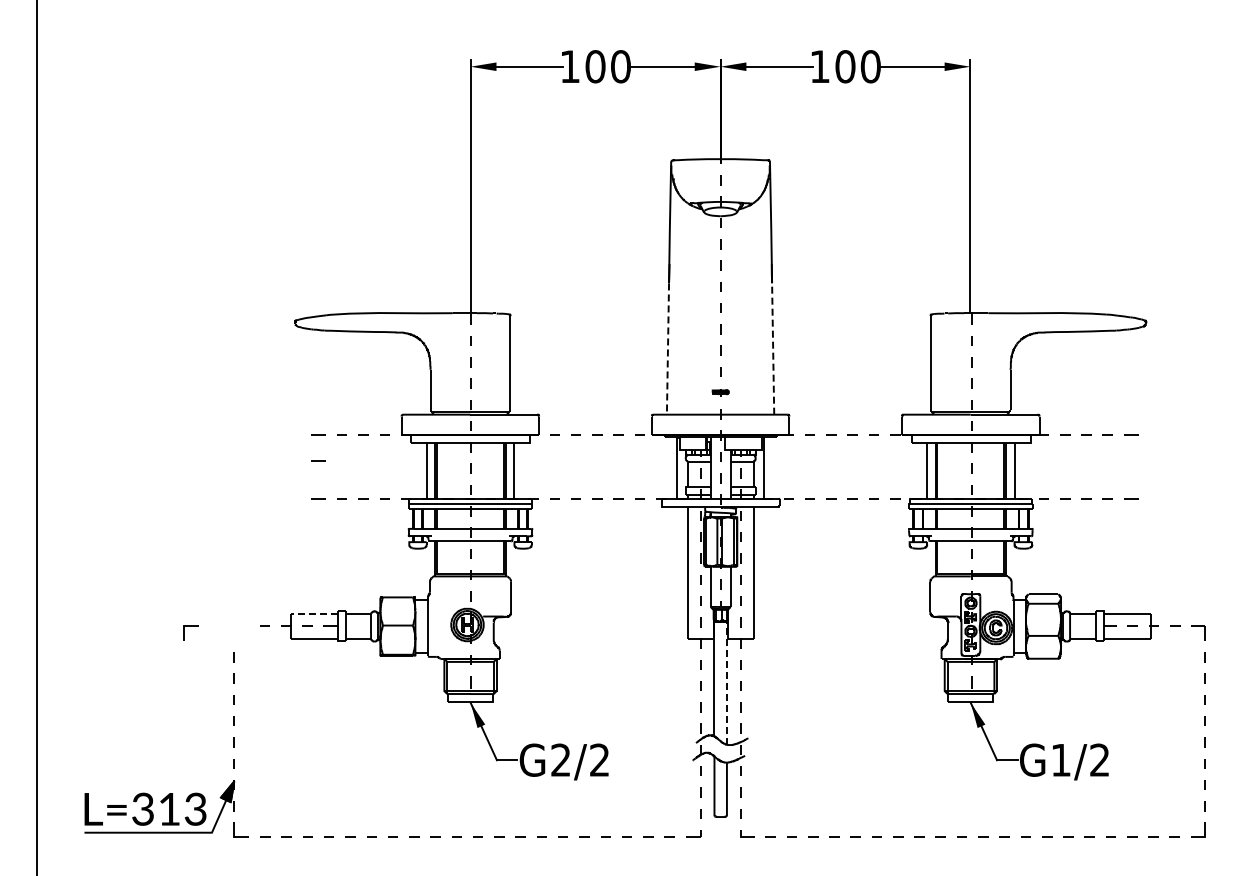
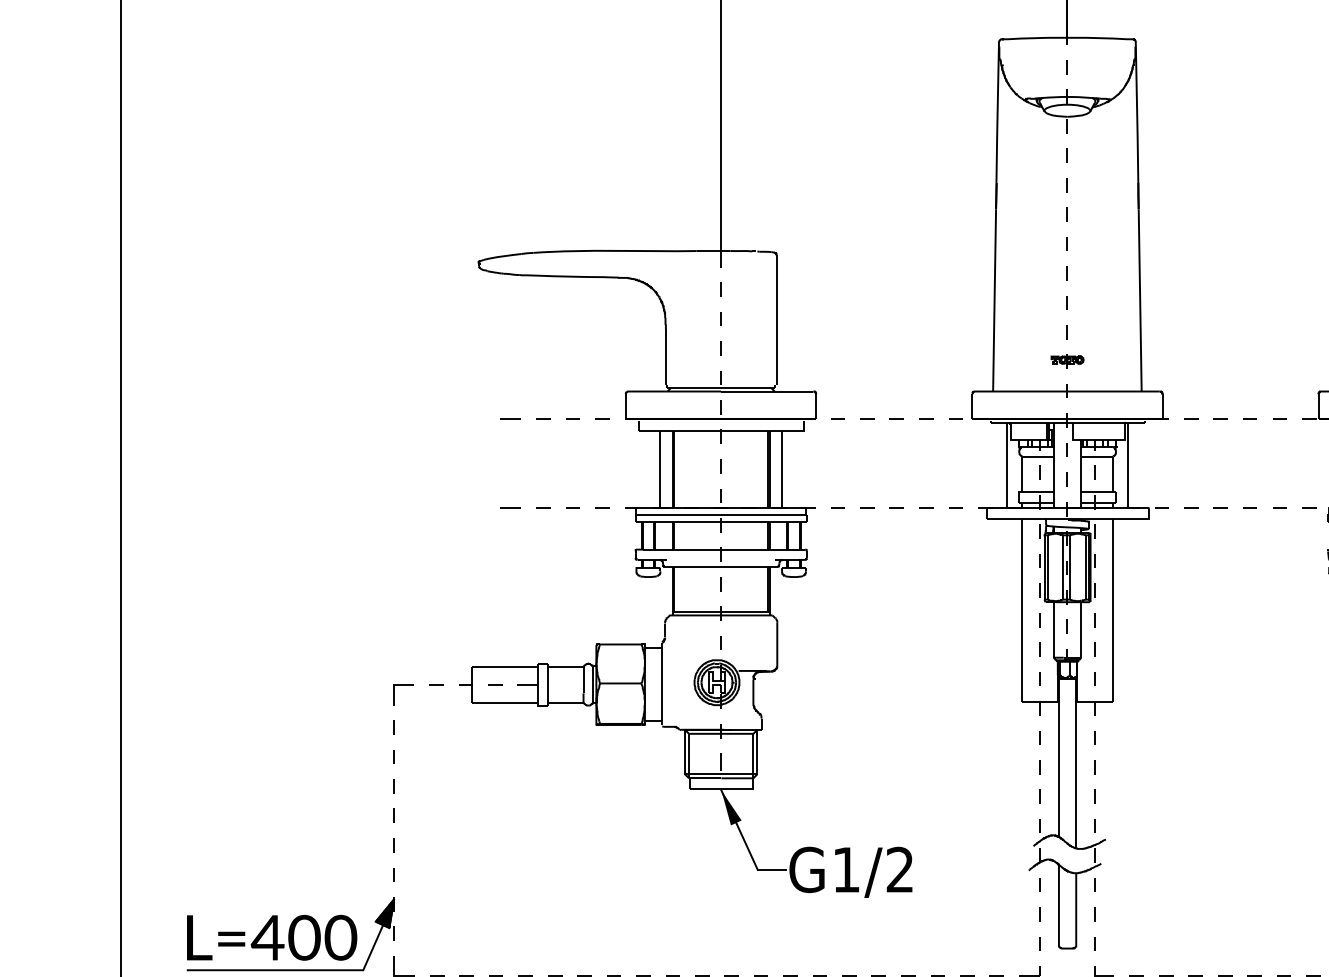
line: (667, 349) -> (993, 301), dashed -> solid
line: (773, 349) -> (1140, 301), dashed -> solid
part: (720, 392) -> (1067, 360), size x1.43
line: (318, 460) -> (510, 454), removed
line: (314, 613) -> (505, 666), dashed -> solid
line: (190, 626) -> (402, 684), moved
line: (726, 682) -> (1075, 762), dashed -> solid
text: (560, 759) -> (845, 868), G2/2 -> G1/2
text: (168, 808) -> (303, 936), L=313 -> L=400

